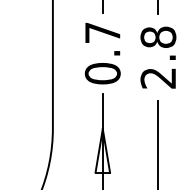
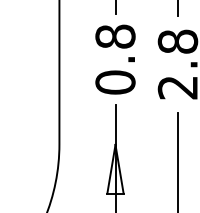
text: (102, 32) -> (115, 36), 0.7 -> 0.8

